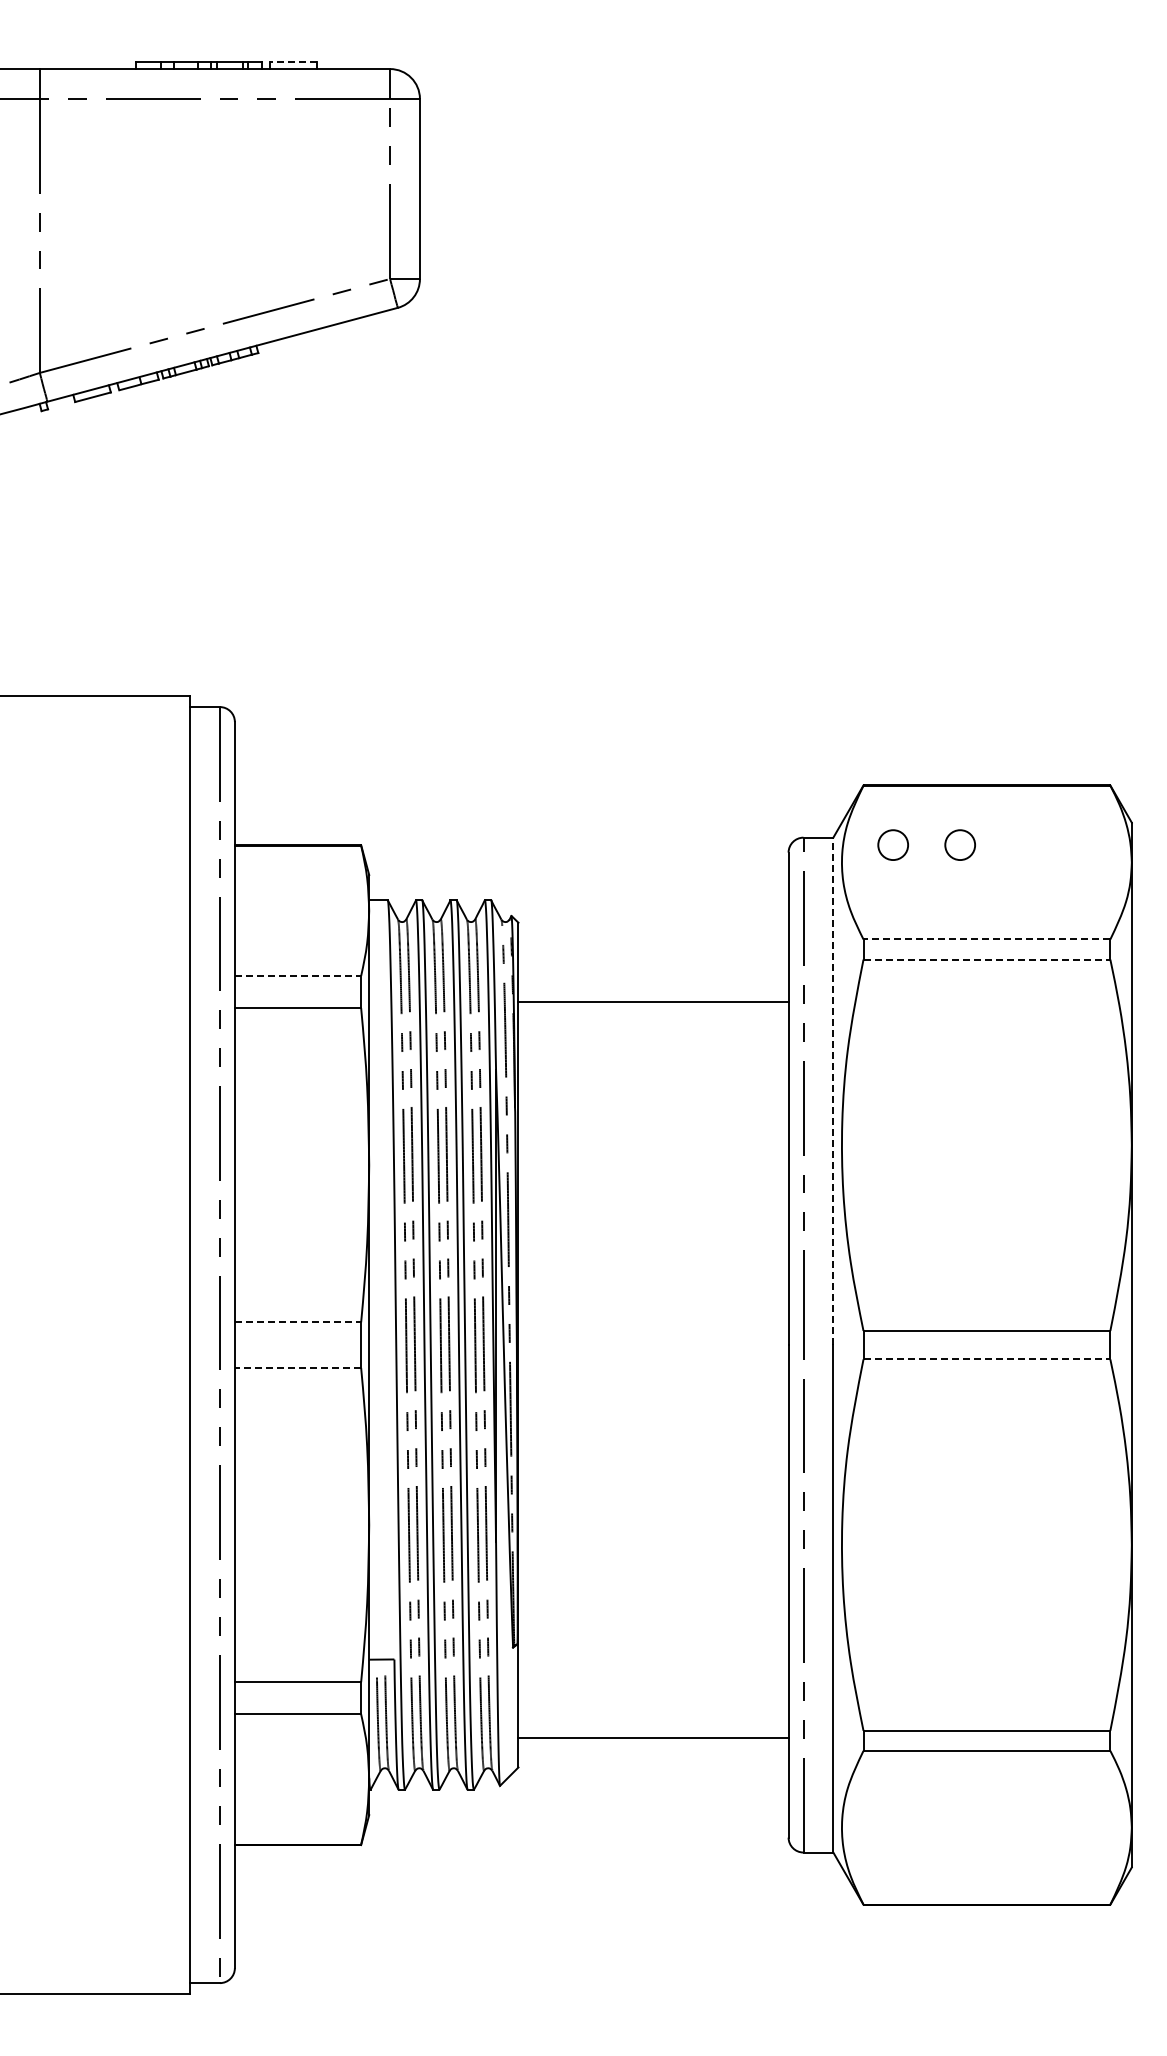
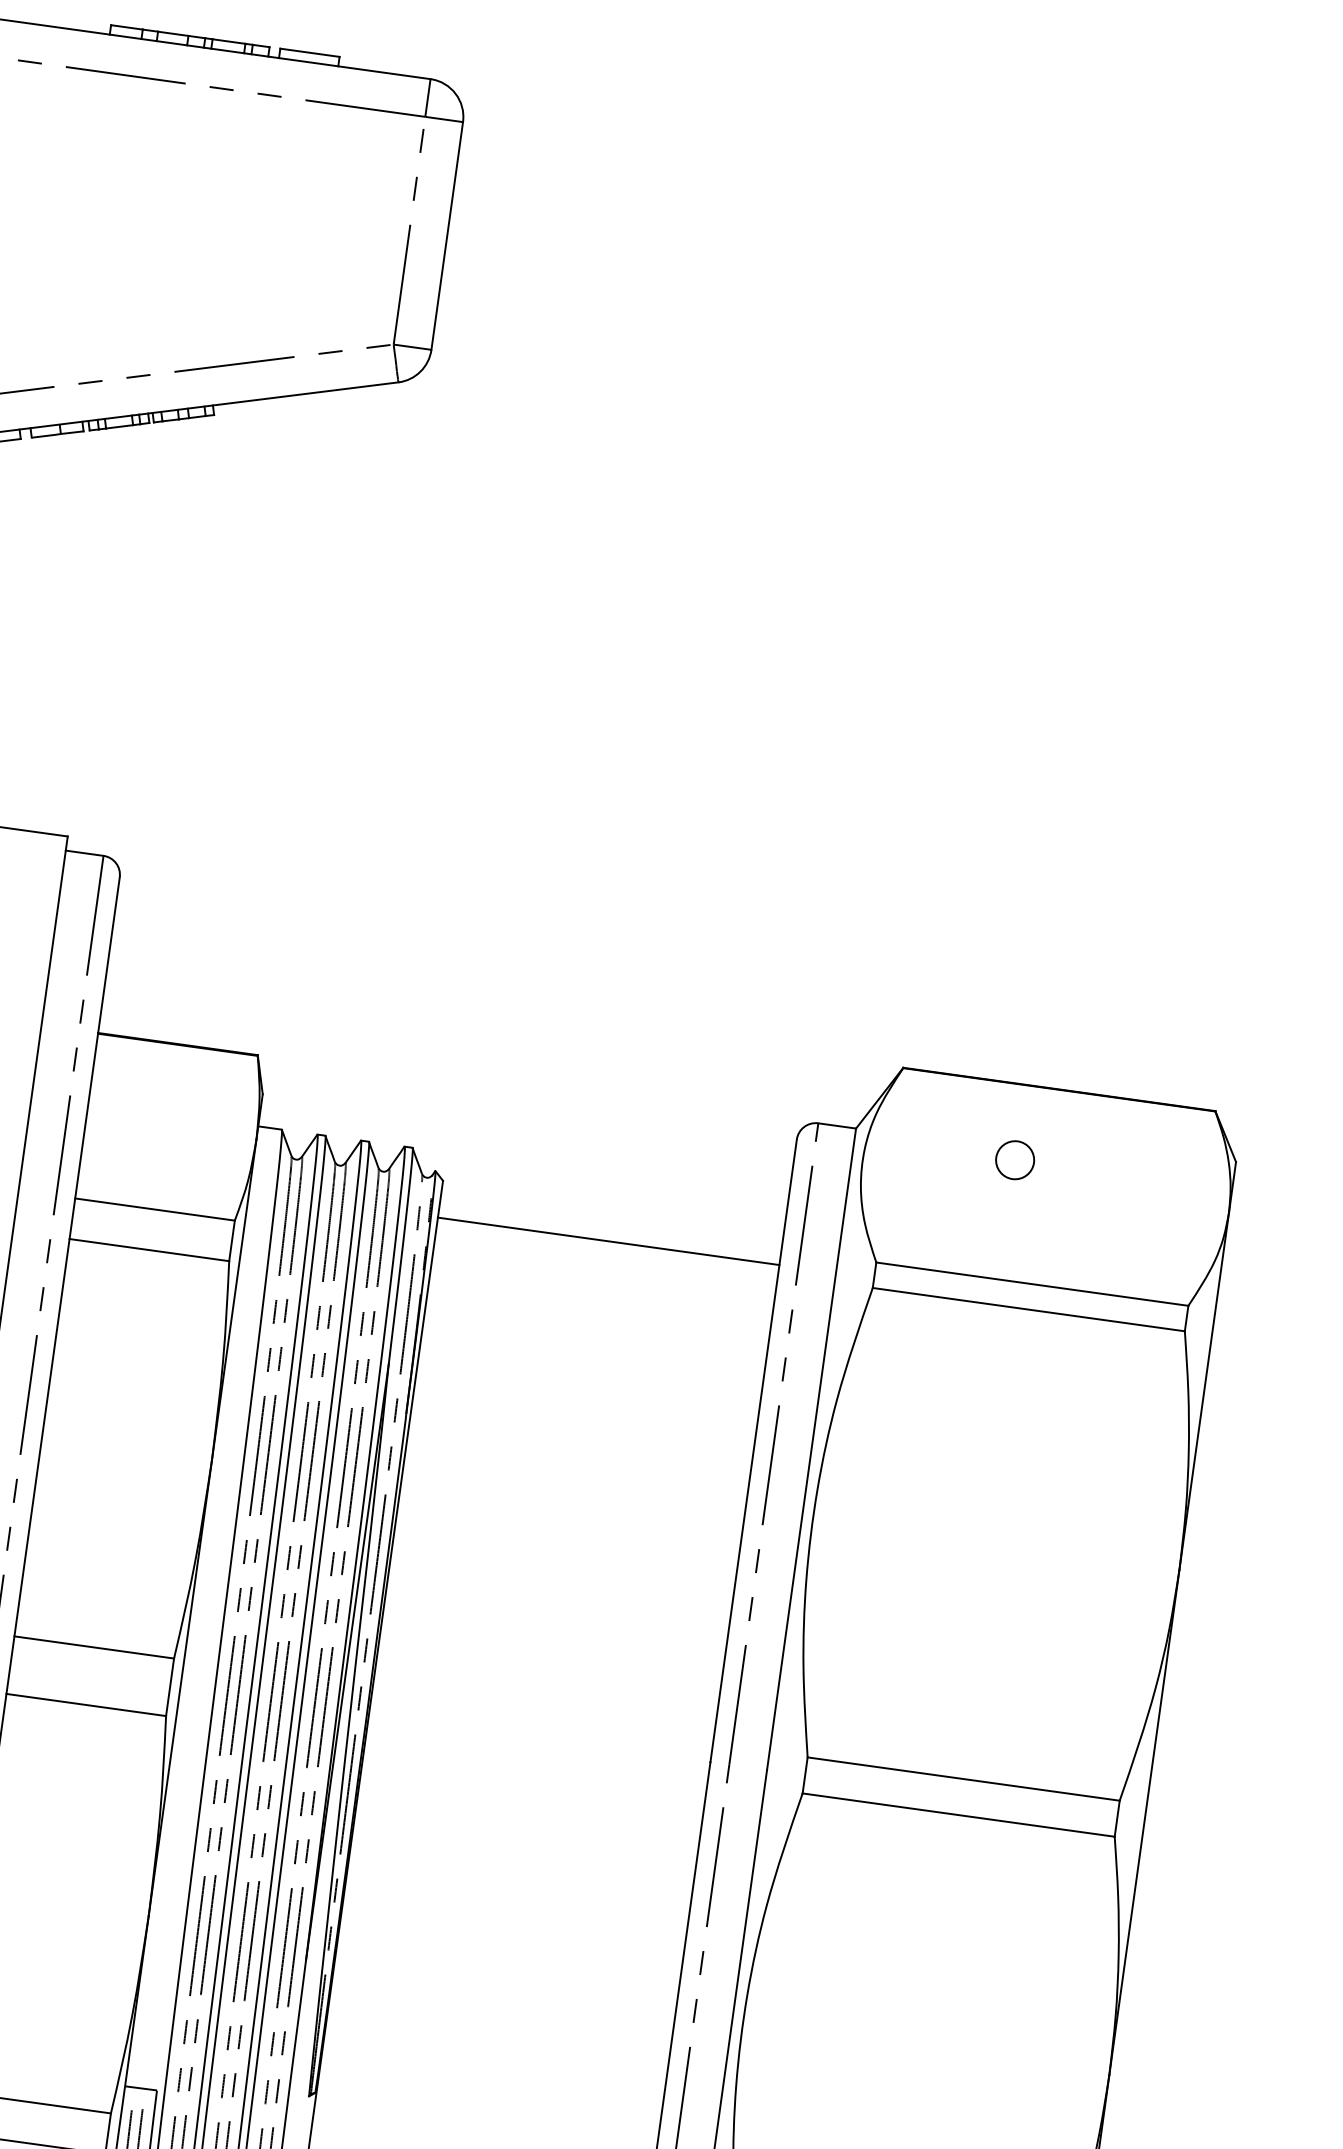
line: (293, 61) -> (309, 52), dashed -> solid
circle: (892, 844) -> (929, 1147), removed
line: (986, 939) -> (1031, 1284), dashed -> solid
line: (987, 959) -> (1029, 1309), dashed -> solid
line: (298, 976) -> (155, 1210), dashed -> solid
line: (653, 1001) -> (608, 1240), moved
line: (833, 1091) -> (811, 1449), dashed -> solid
line: (298, 1322) -> (94, 1647), dashed -> solid
line: (987, 1359) -> (959, 1815), dashed -> solid
line: (297, 1367) -> (85, 1704), dashed -> solid

